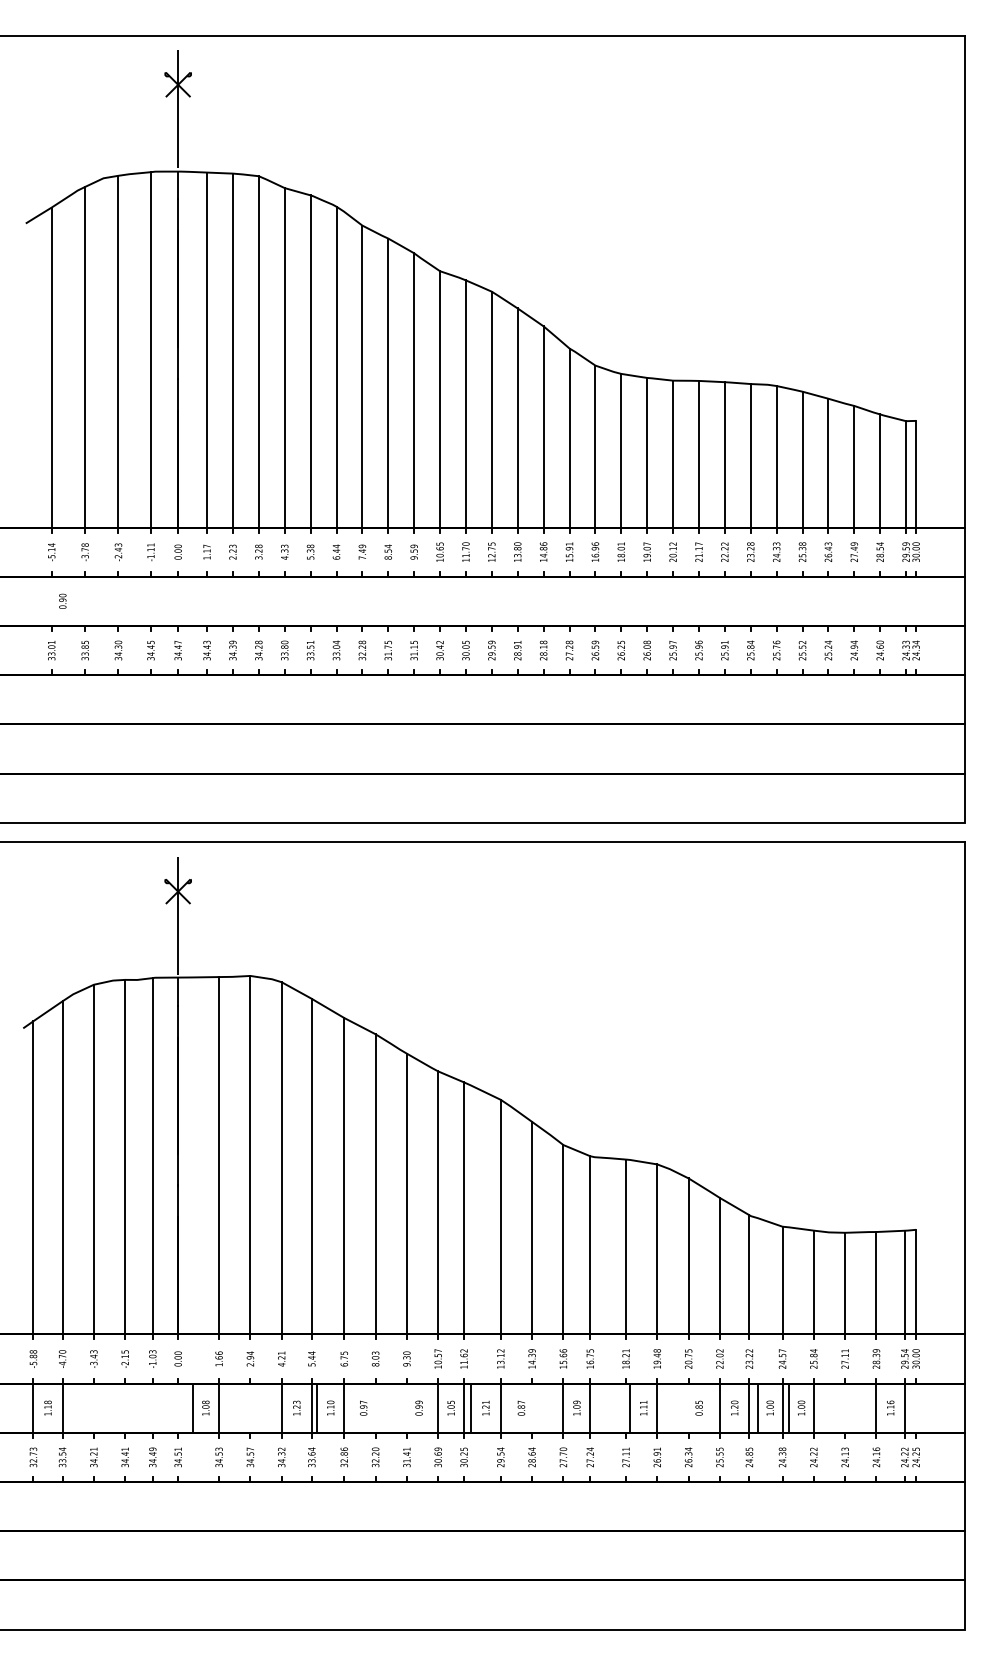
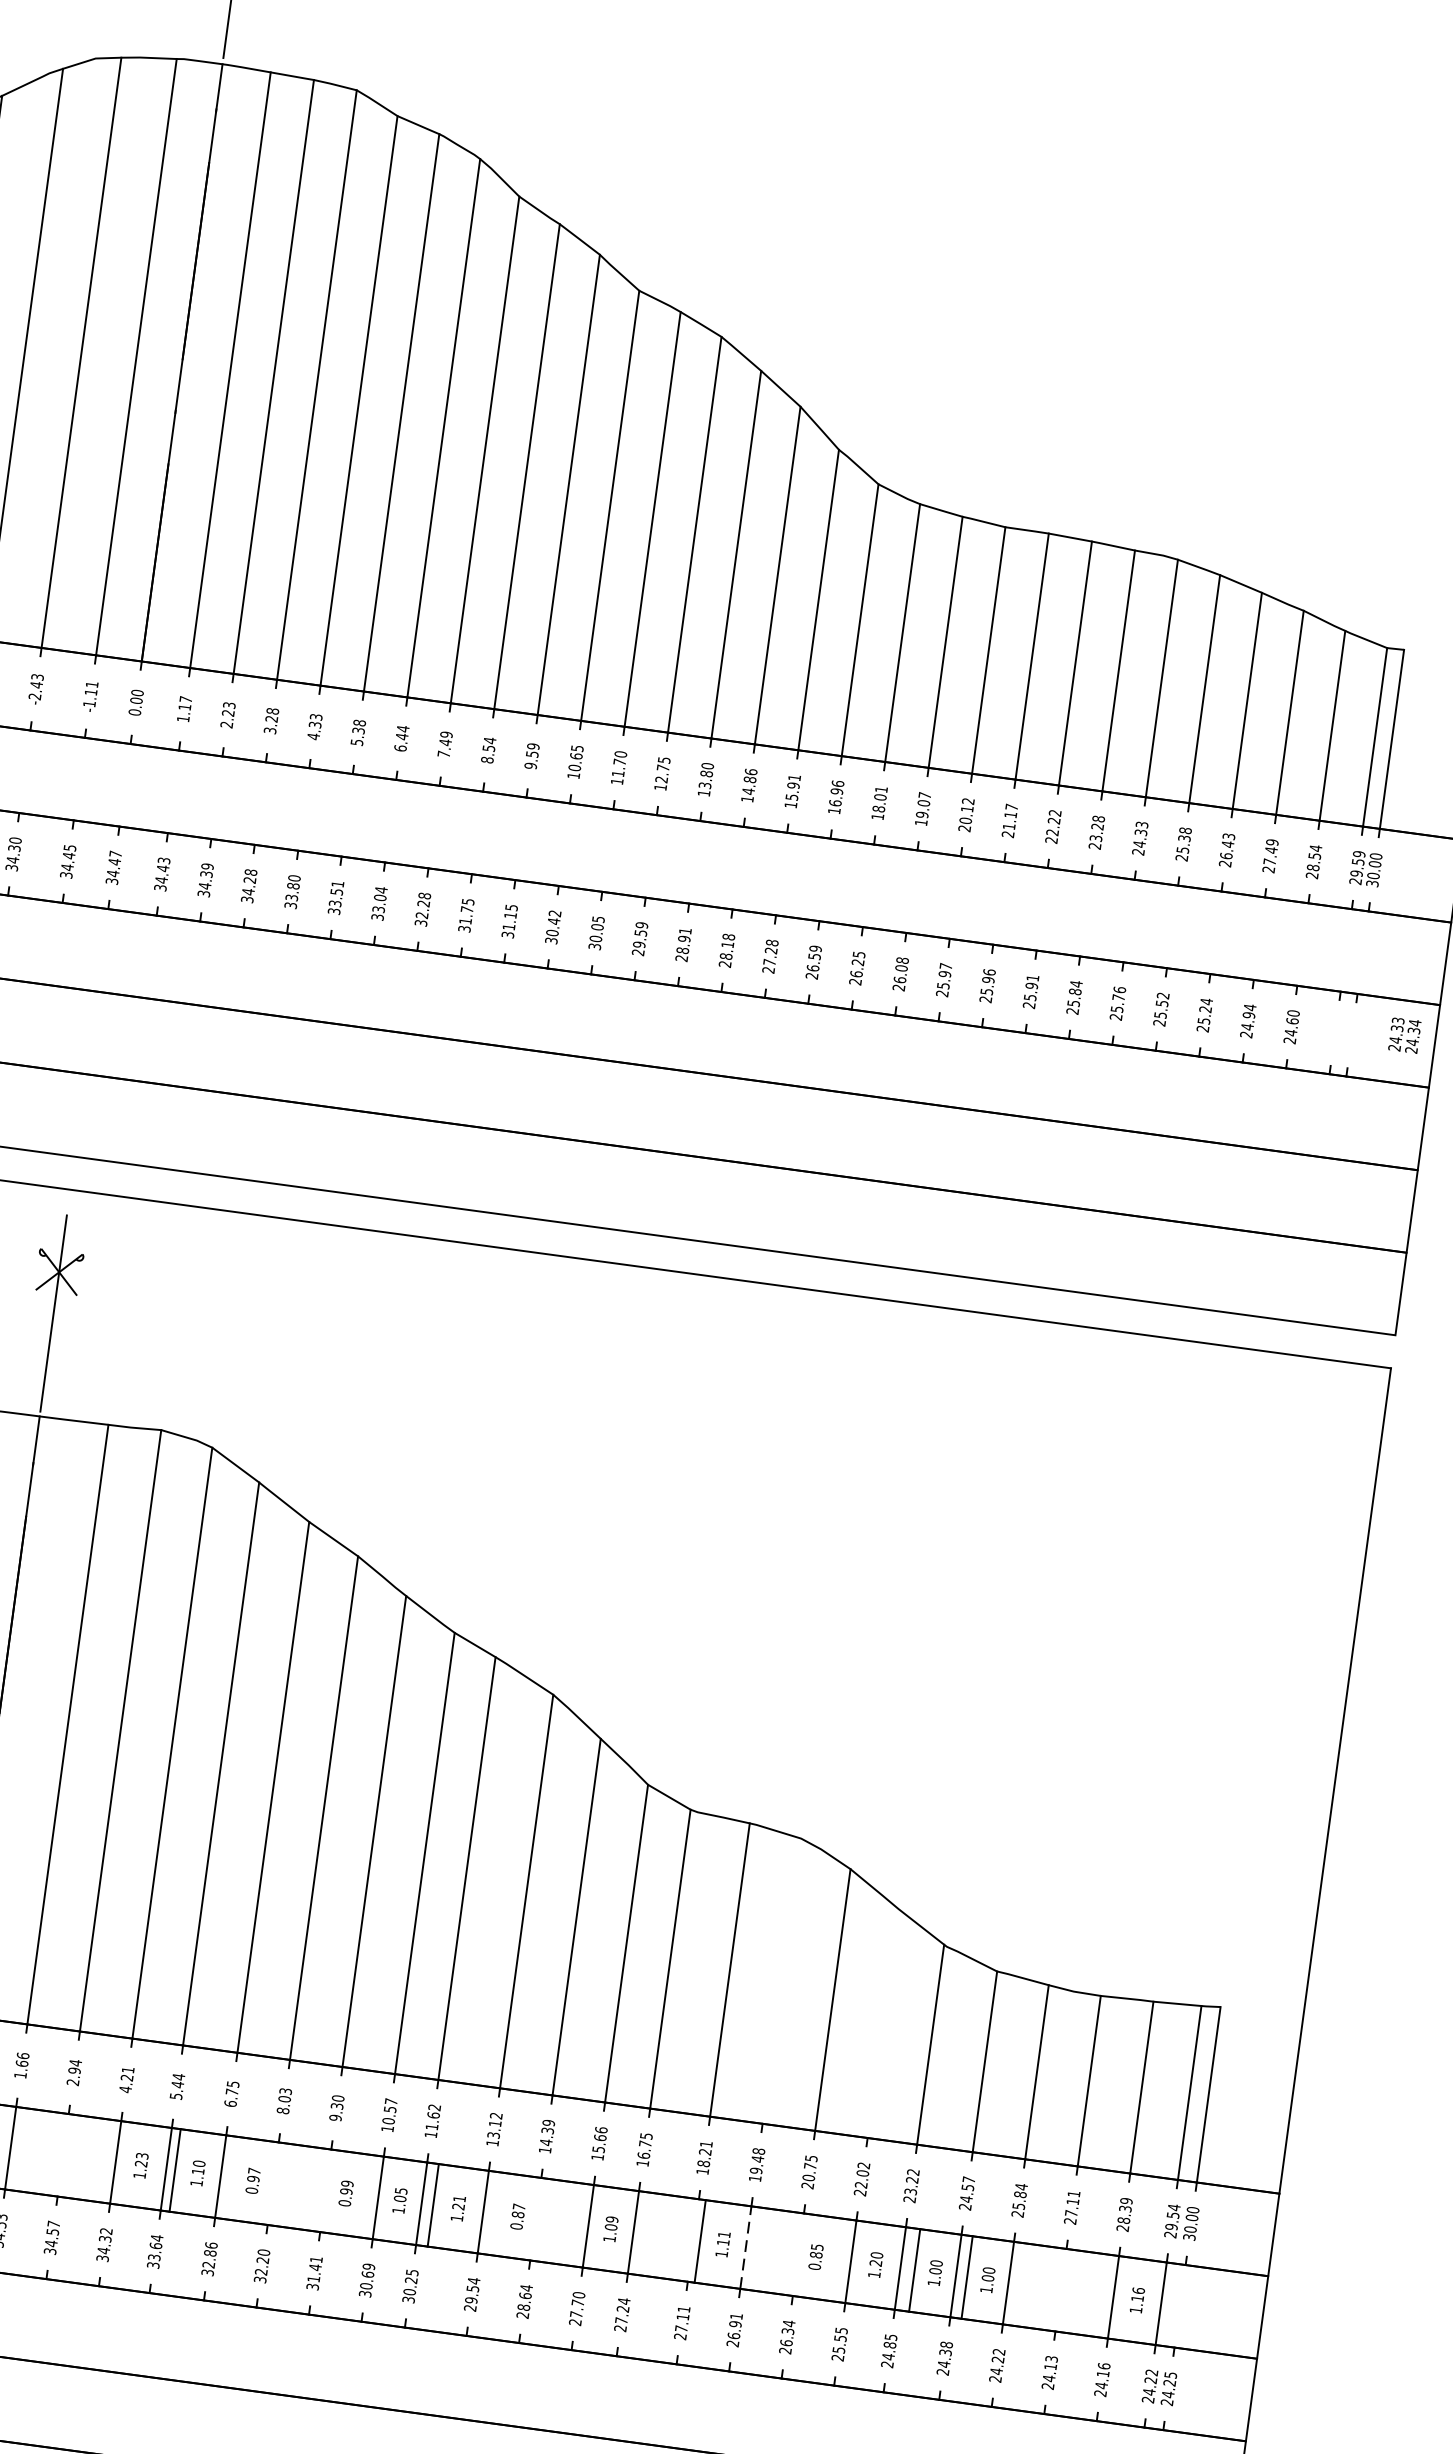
text: (910, 650) -> (1403, 1035), moved
line: (657, 1249) -> (782, 1981), removed
line: (719, 1265) -> (882, 2022), removed
line: (657, 1408) -> (746, 2248), solid -> dashed

